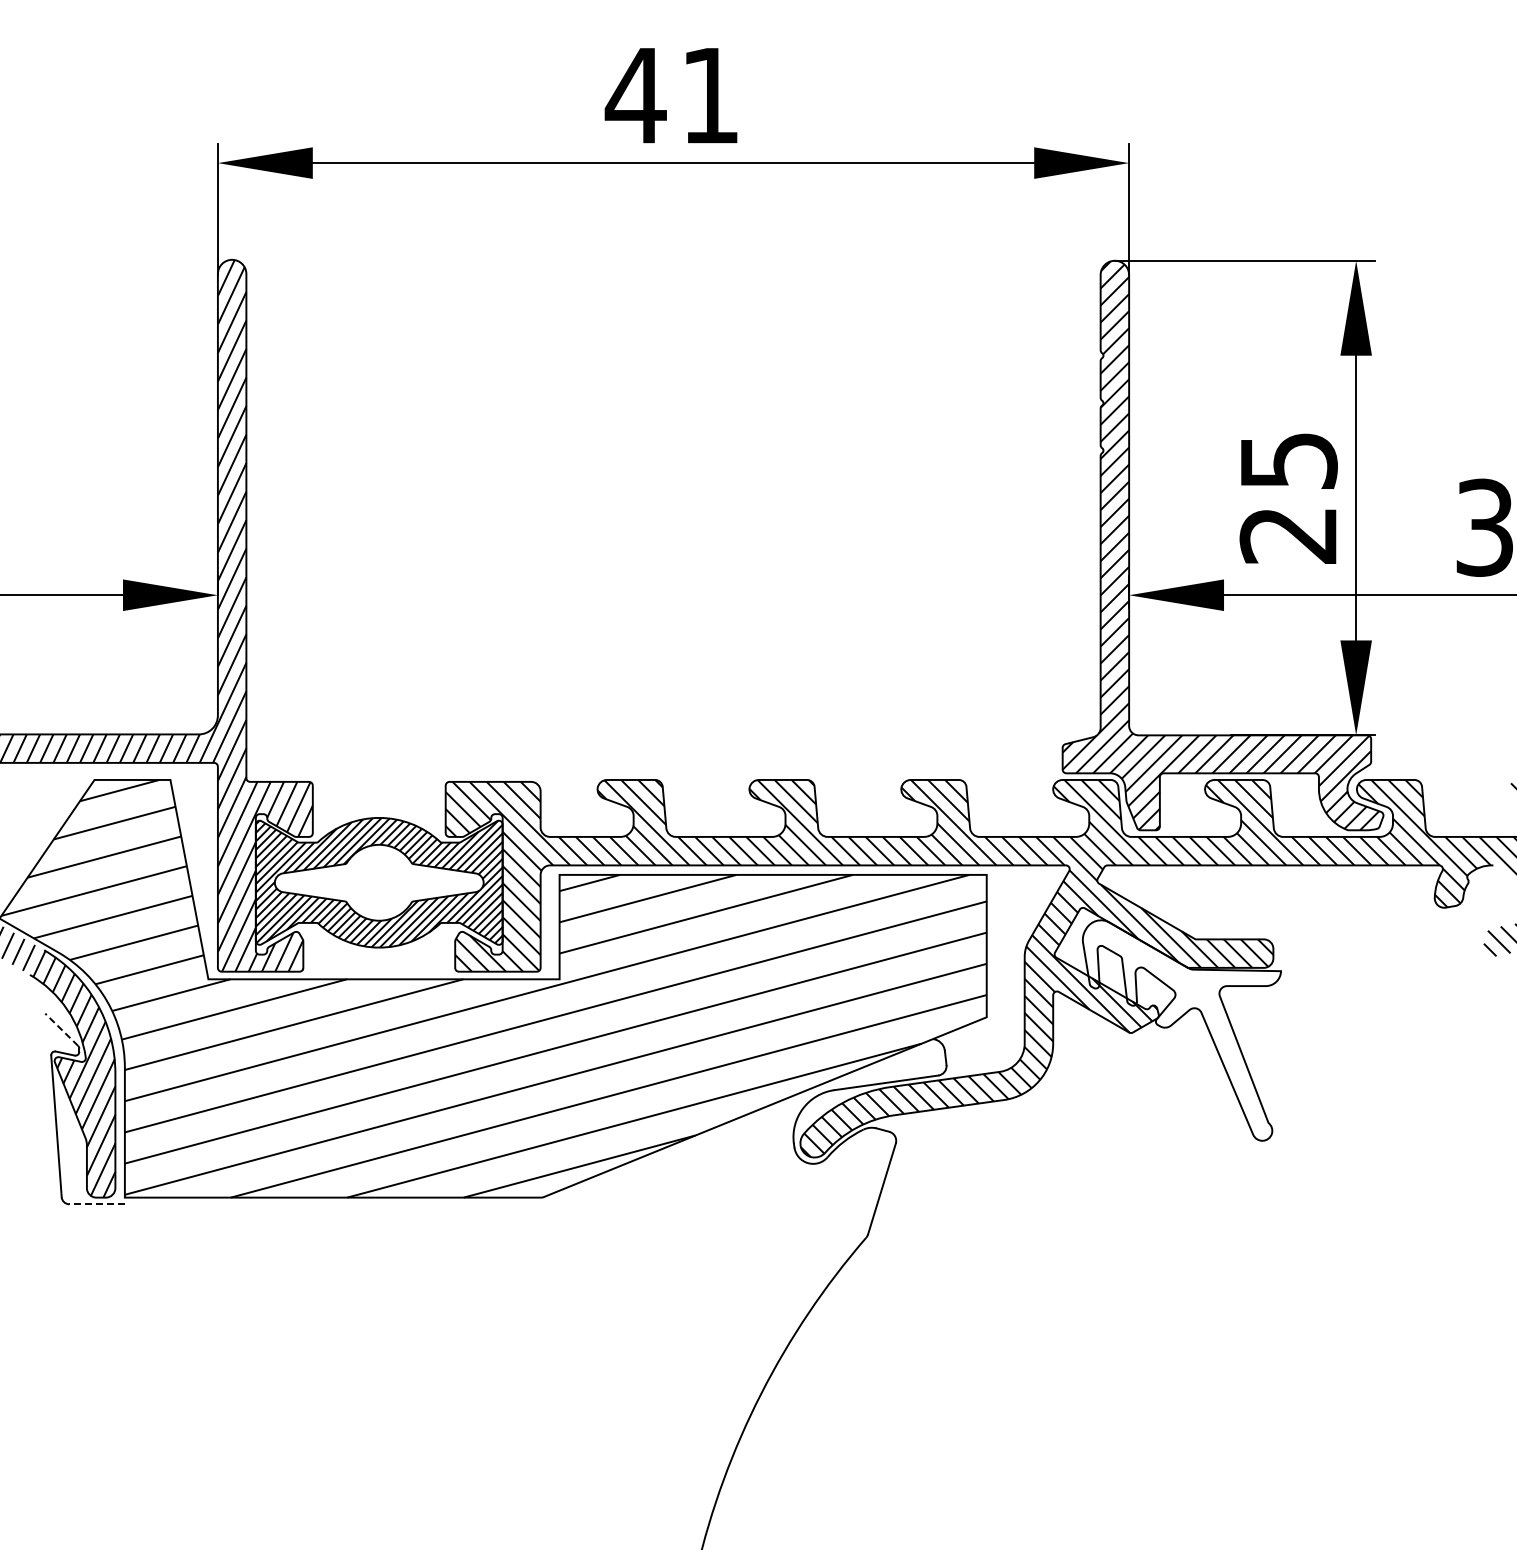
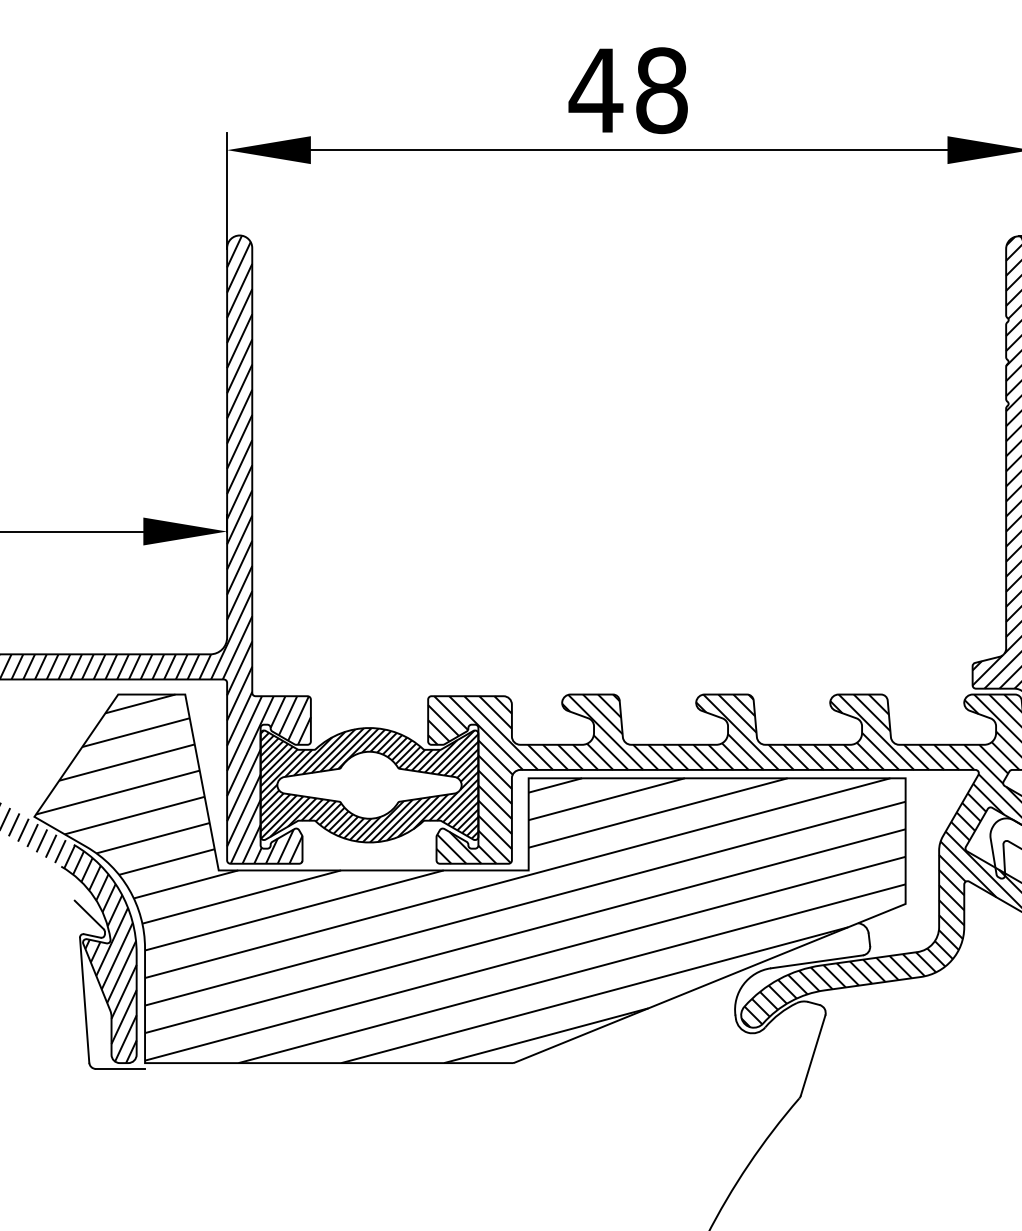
text: (710, 95) -> (661, 90), 41 -> 48
line: (61, 1029) -> (89, 914), dashed -> solid
line: (97, 1204) -> (120, 1069), dashed -> solid

